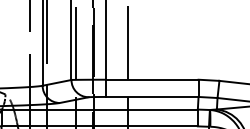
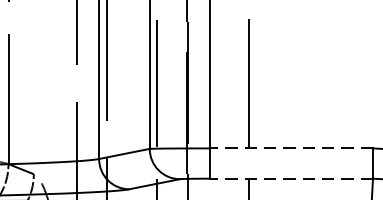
line: (151, 79) -> (290, 147), solid -> dashed
line: (151, 96) -> (290, 177), solid -> dashed

